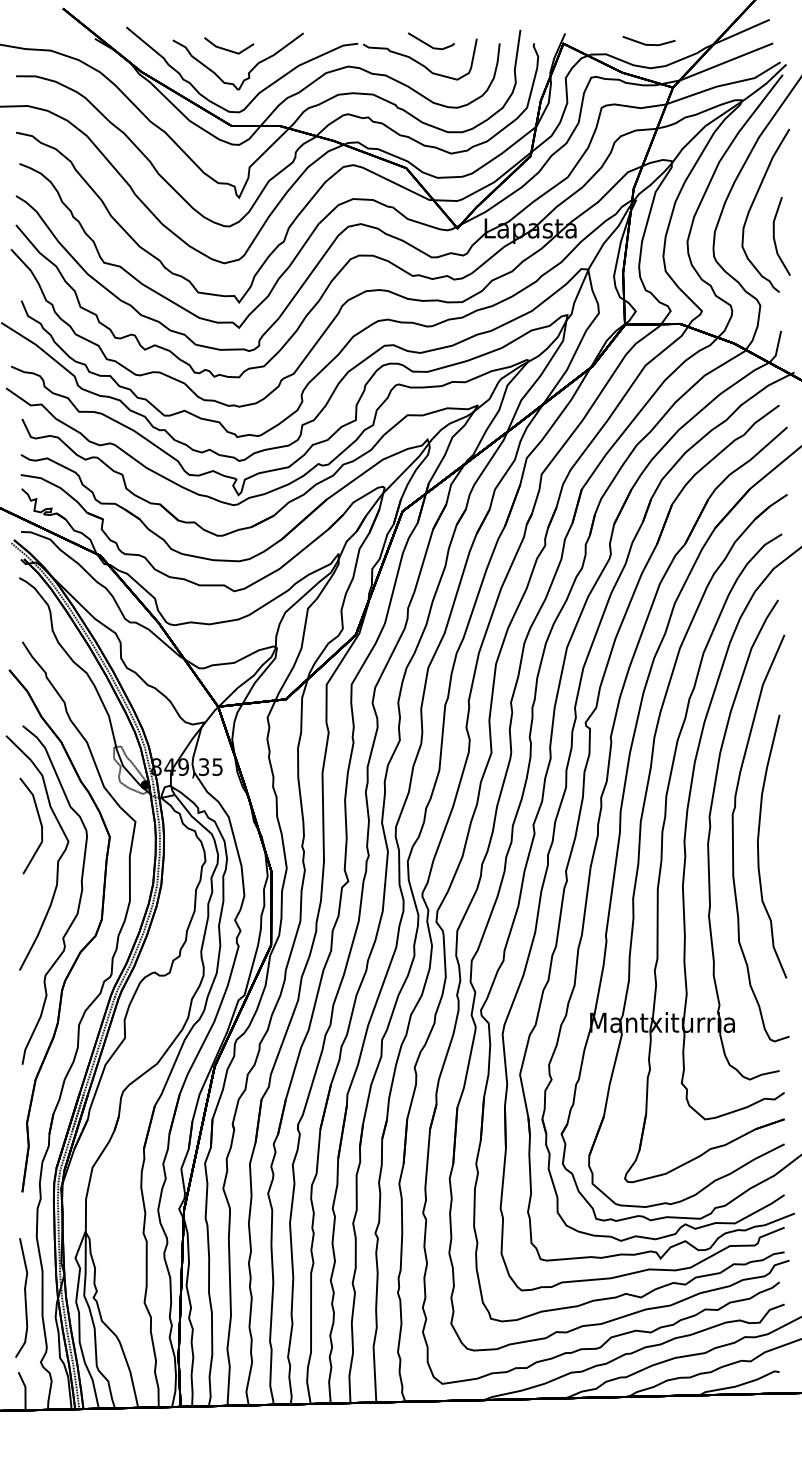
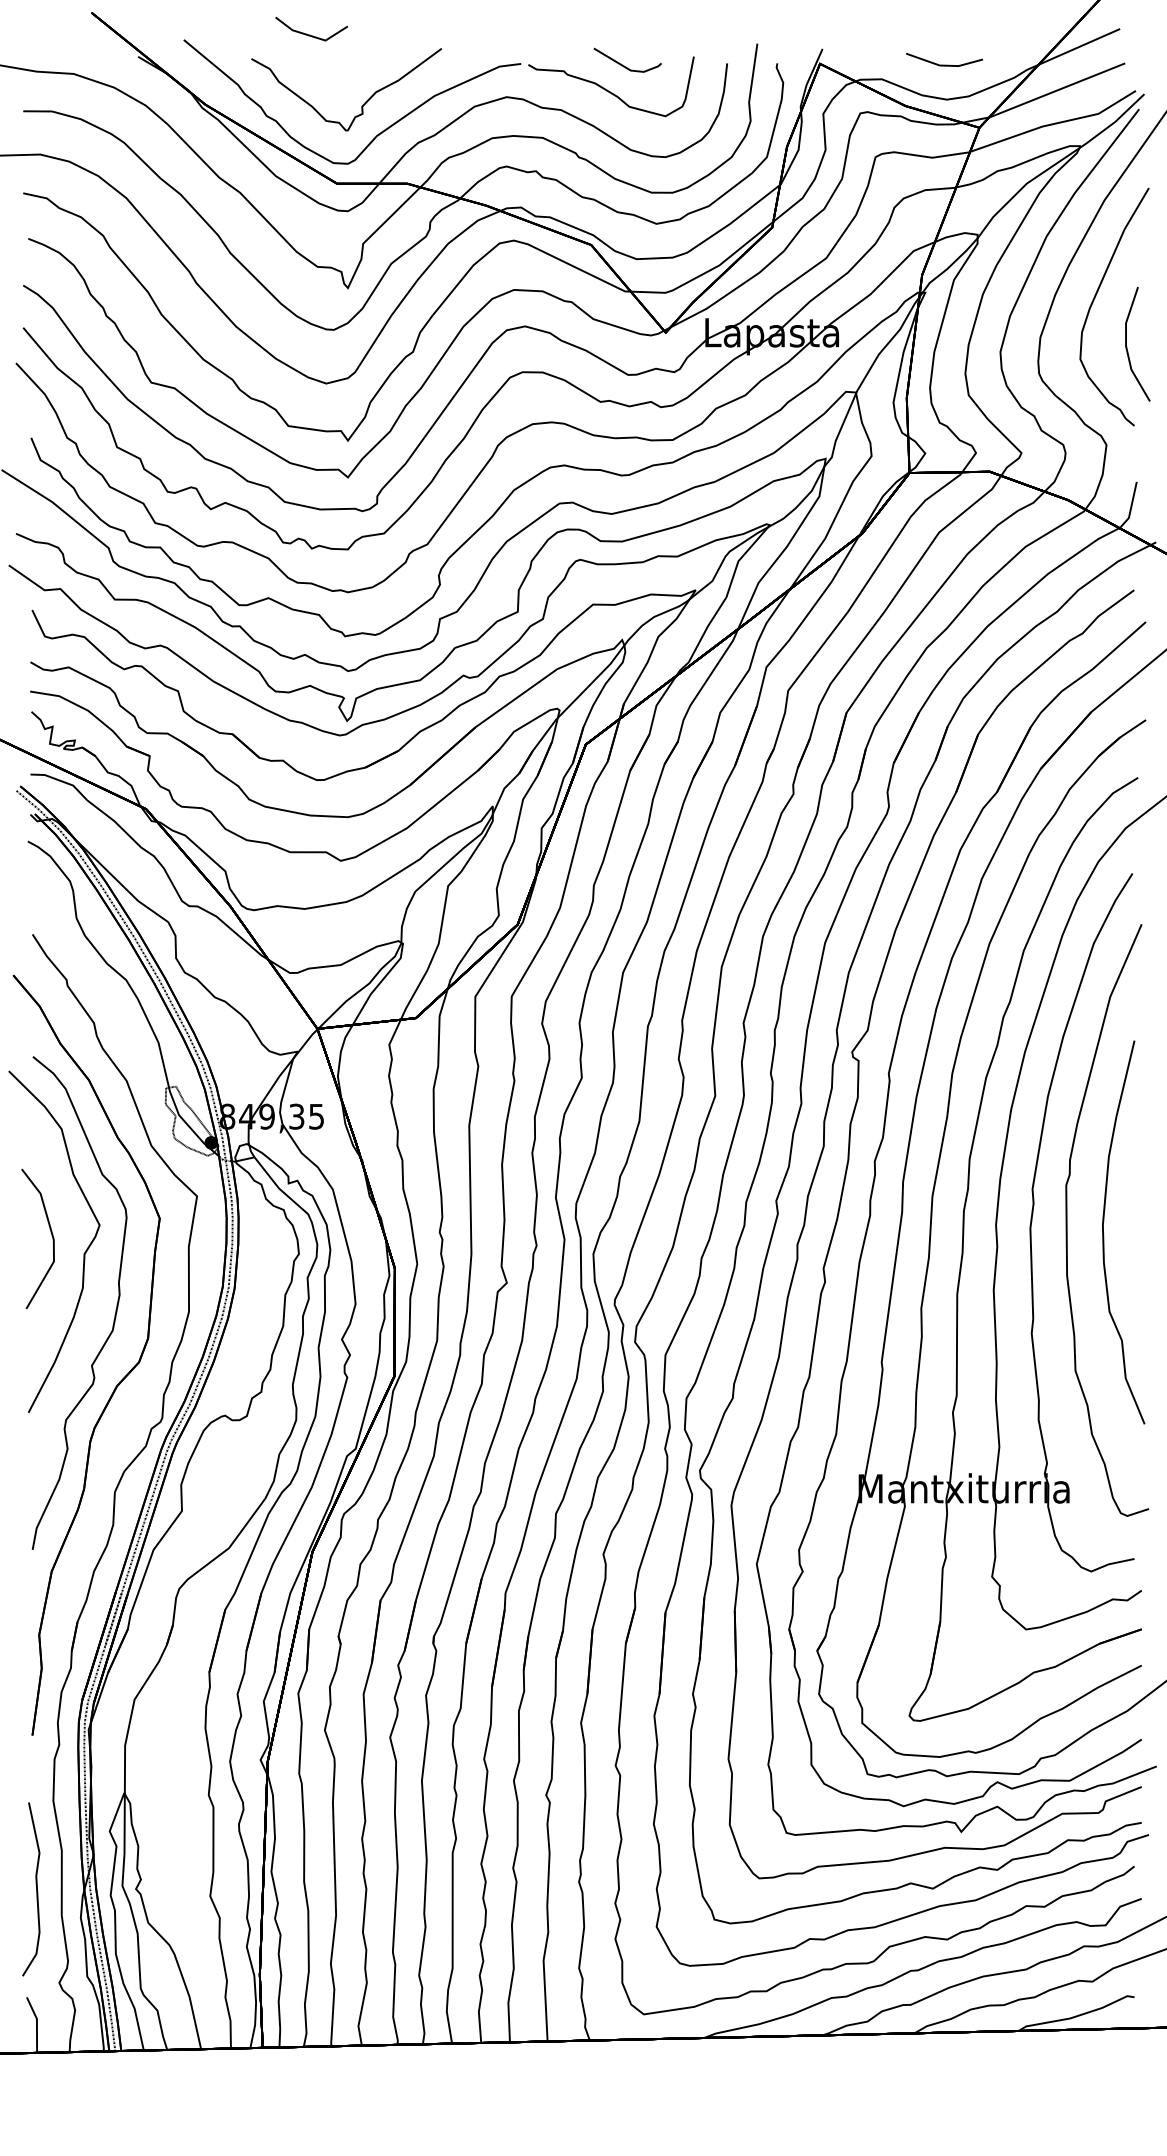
part: (229, 45) -> (312, 28), moved
line: (39, 822) -> (50, 1233), moved

